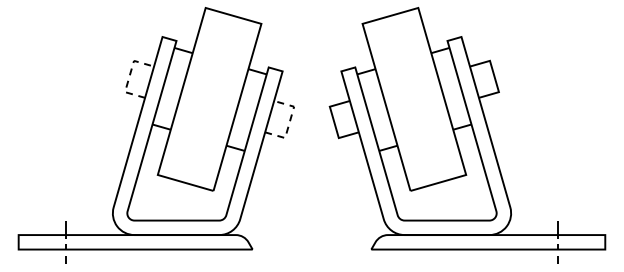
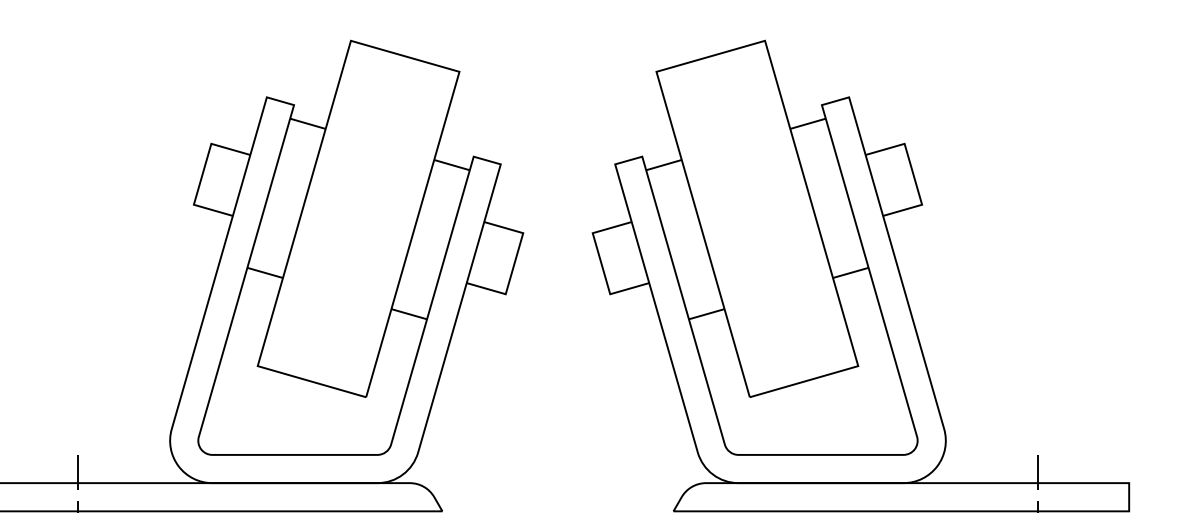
line: (129, 76) -> (202, 174), dashed -> solid
line: (289, 121) -> (514, 261), dashed -> solid

